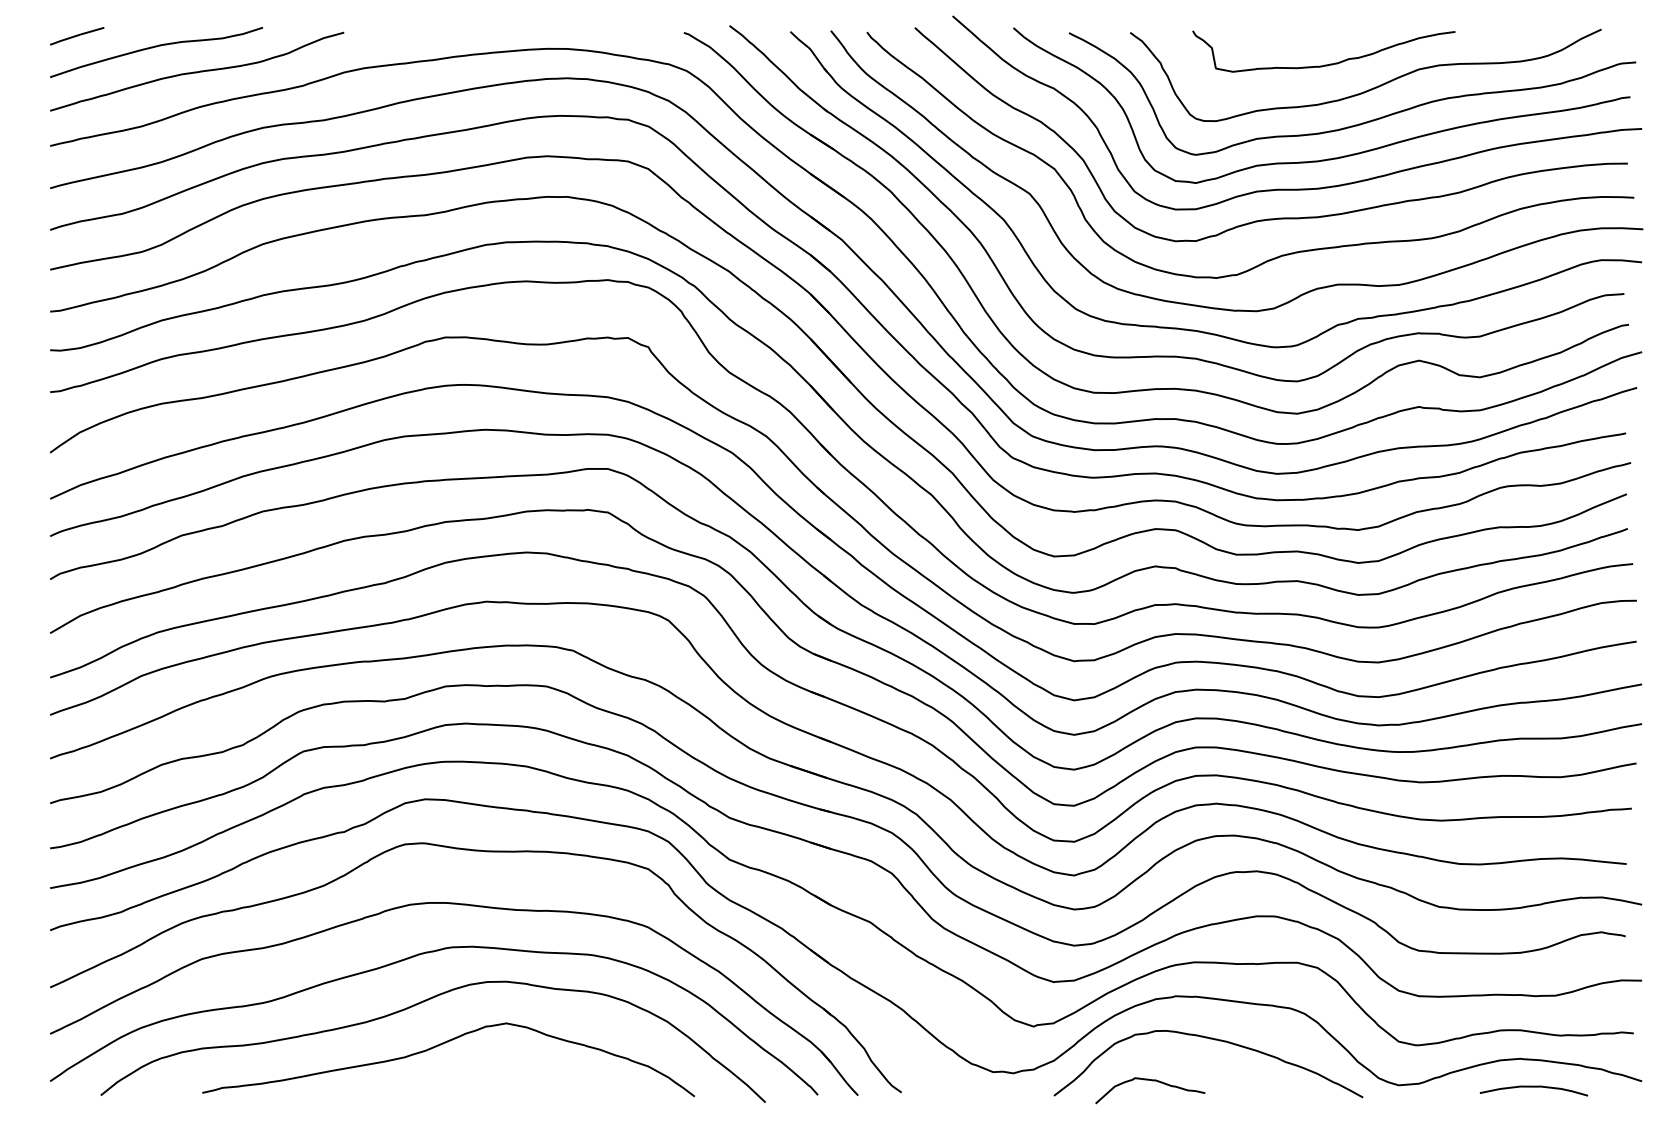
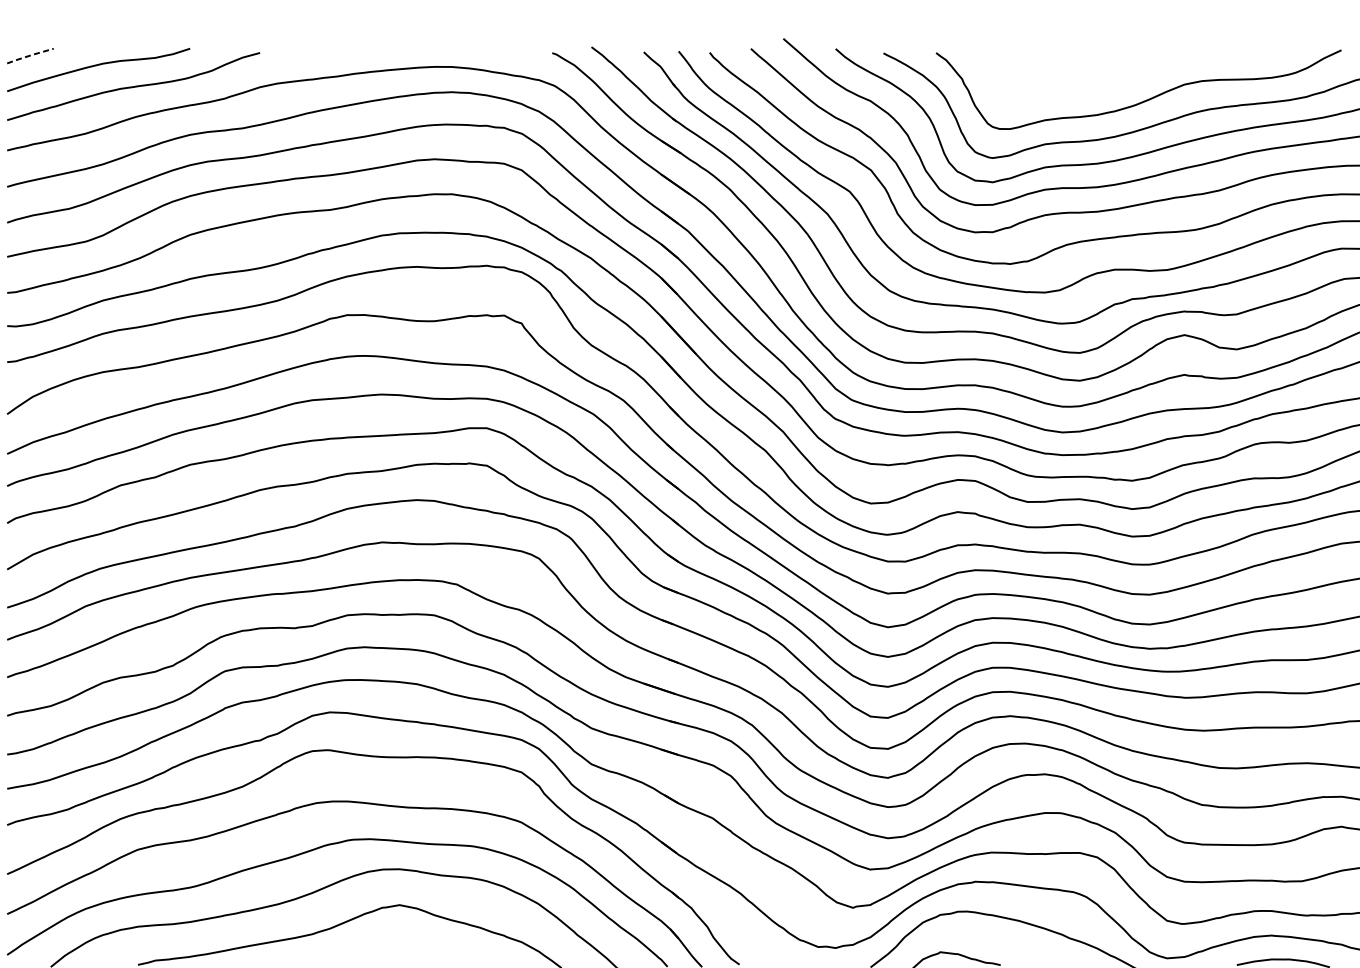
line: (76, 35) -> (29, 55), solid -> dashed
curve: (1324, 64) -> (1103, 80), removed

